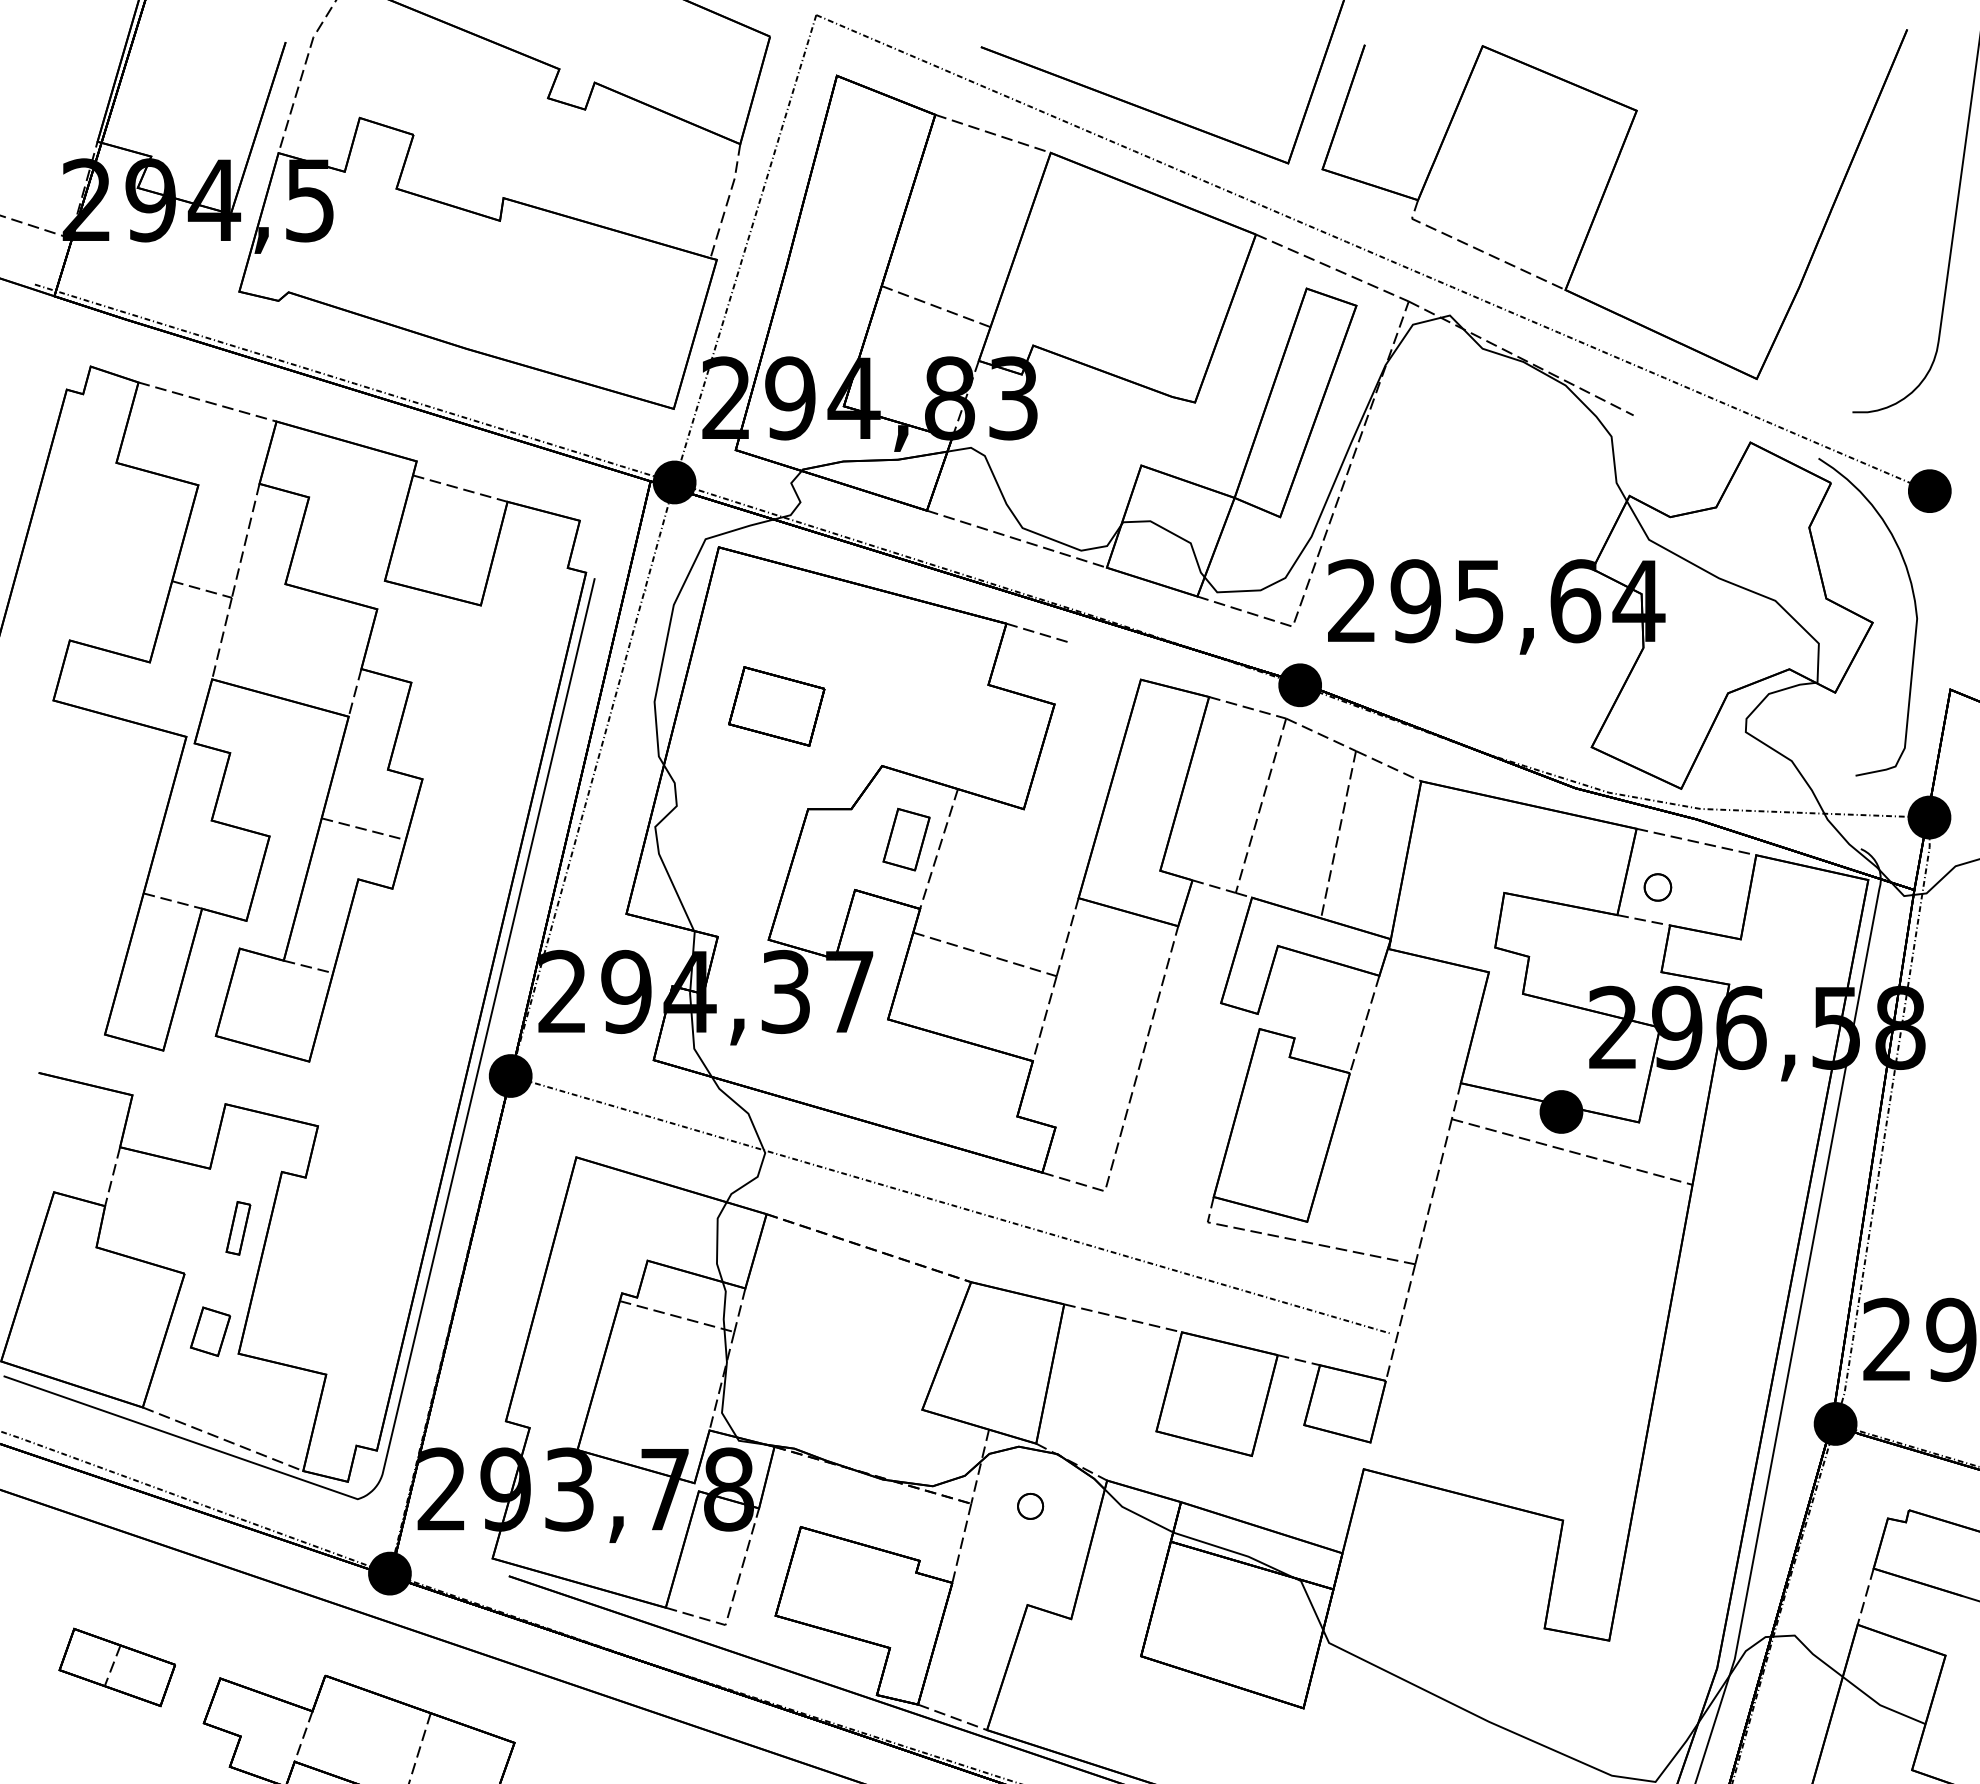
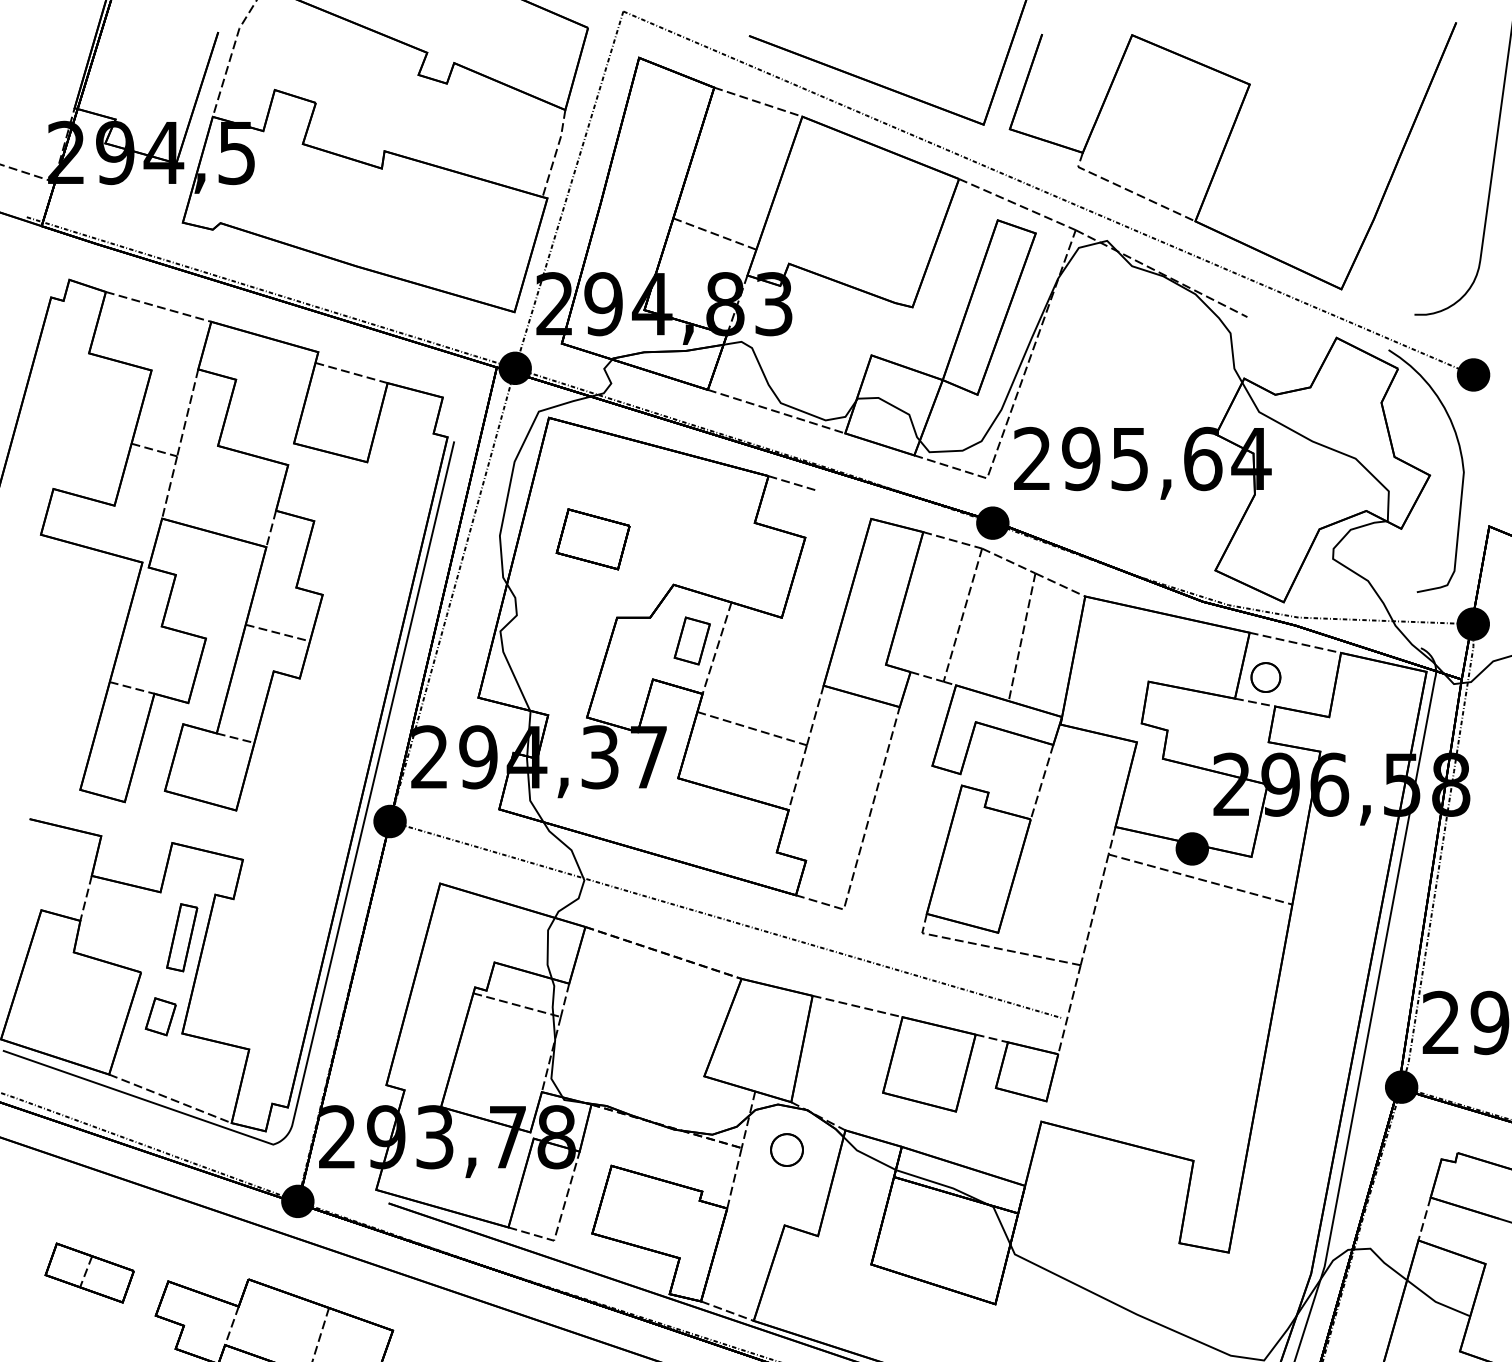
part: (1657, 887) -> (1265, 677), size x1.43
part: (238, 1228) -> (182, 937), size x1.67
part: (1030, 1506) -> (786, 1150), size x1.67

